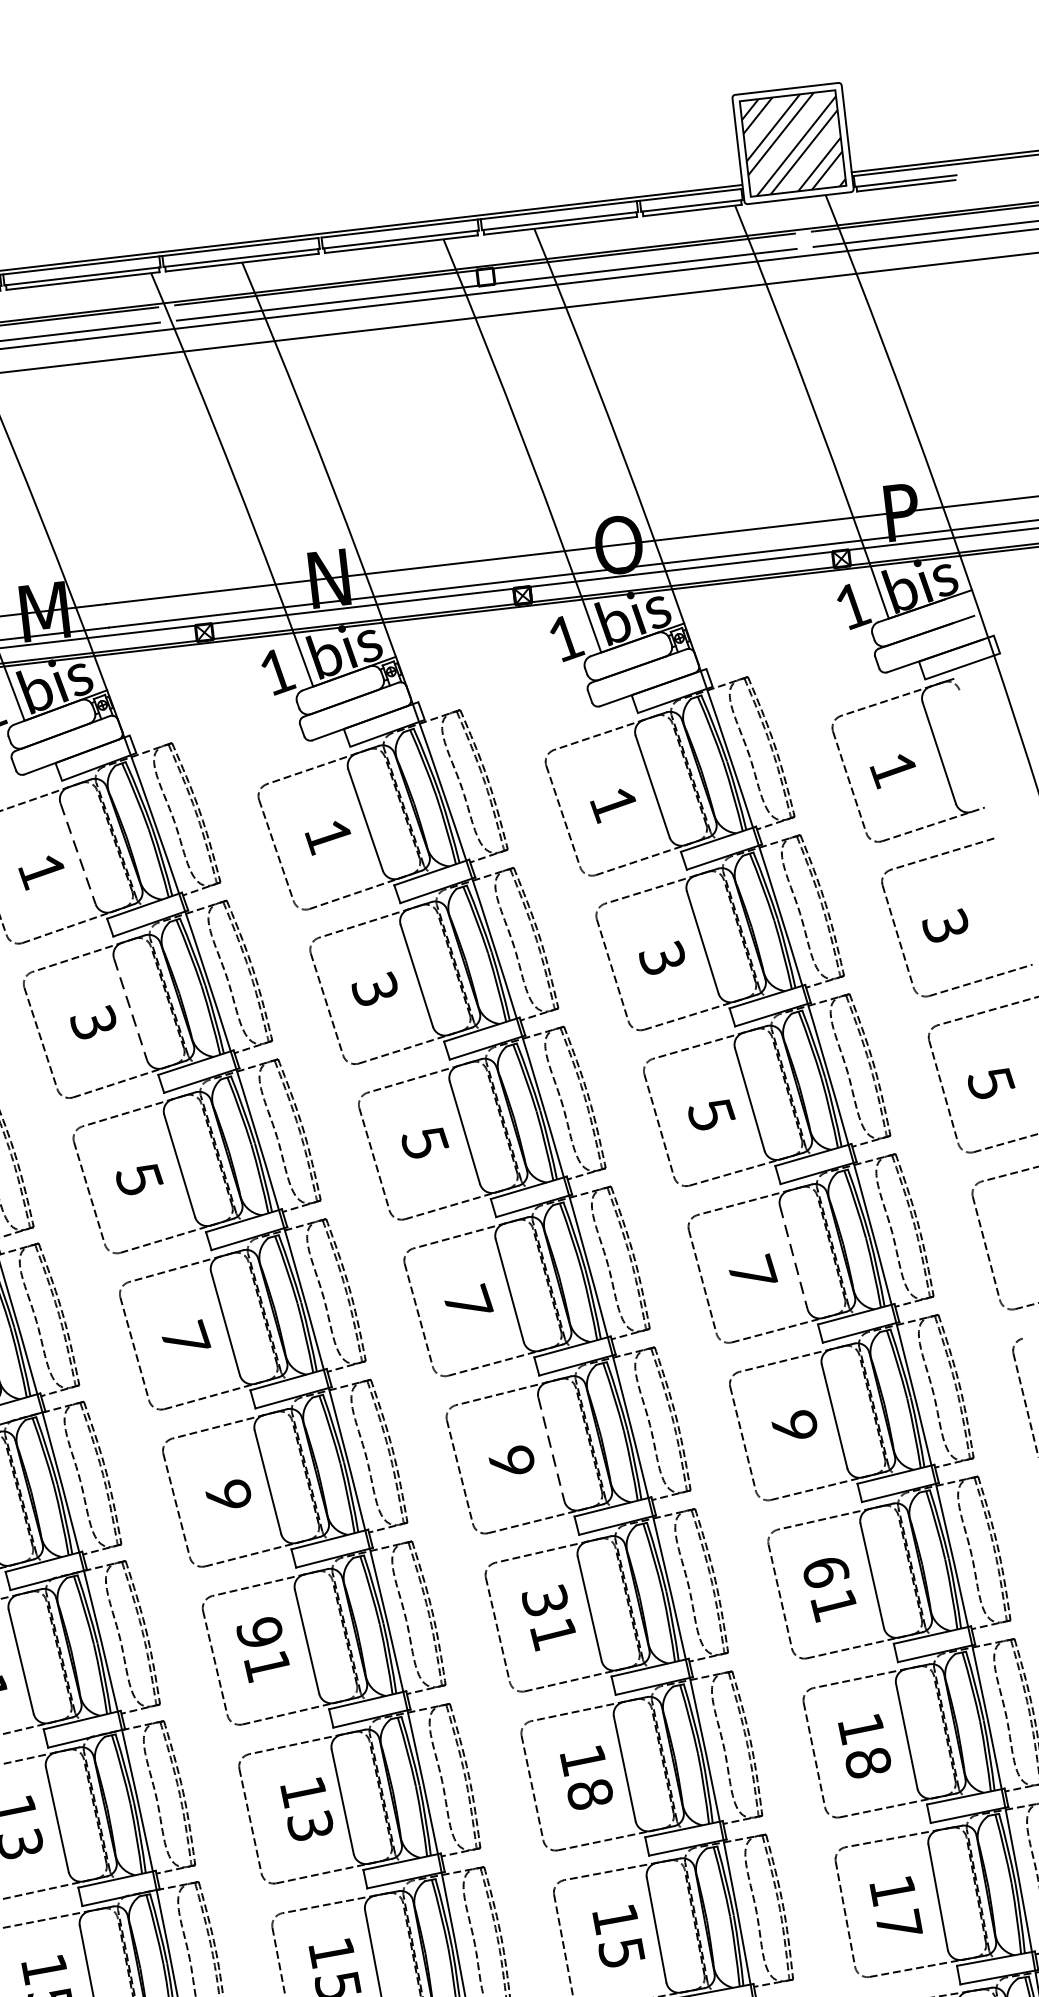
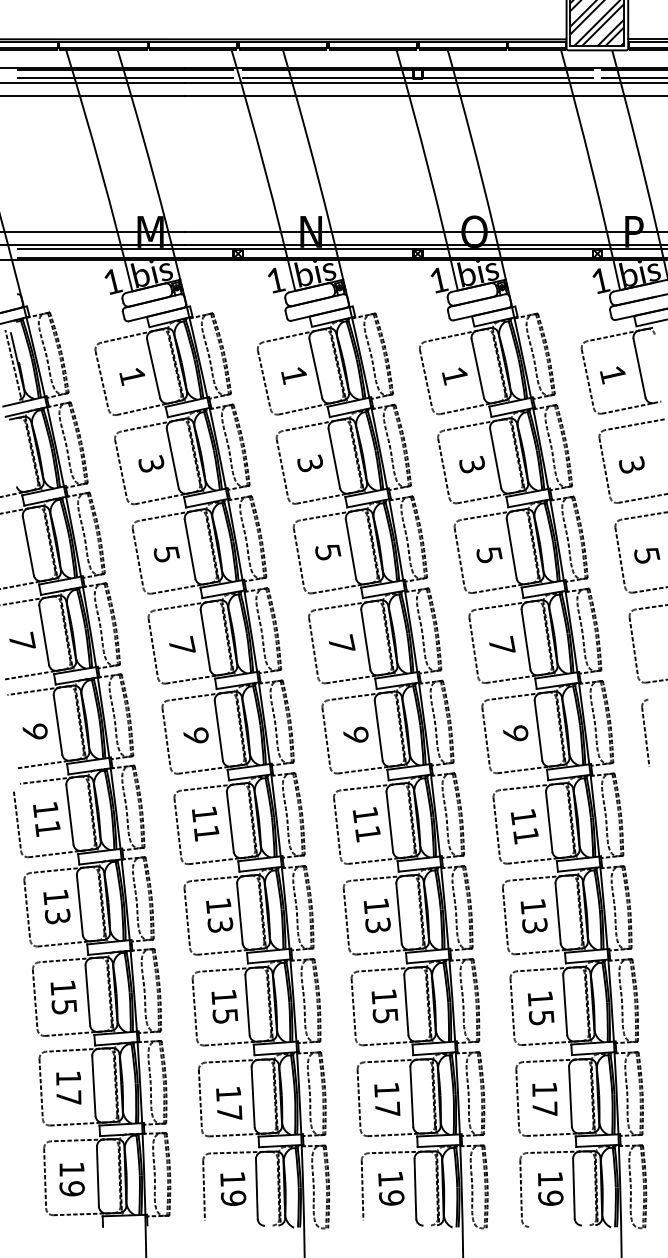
line: (77, 853) -> (153, 368), dashed -> solid
line: (129, 1008) -> (172, 458), dashed -> solid
line: (794, 1257) -> (526, 639), dashed -> solid
line: (550, 1448) -> (378, 730), dashed -> solid
text: (825, 1573) -> (523, 817), 61 -> 11
text: (545, 1600) -> (365, 814), 31 -> 11
text: (259, 1633) -> (204, 814), 91 -> 11
text: (867, 1762) -> (534, 925), 18 -> 13
text: (589, 1794) -> (377, 925), 18 -> 13
text: (898, 1924) -> (541, 1017), 17 -> 15

